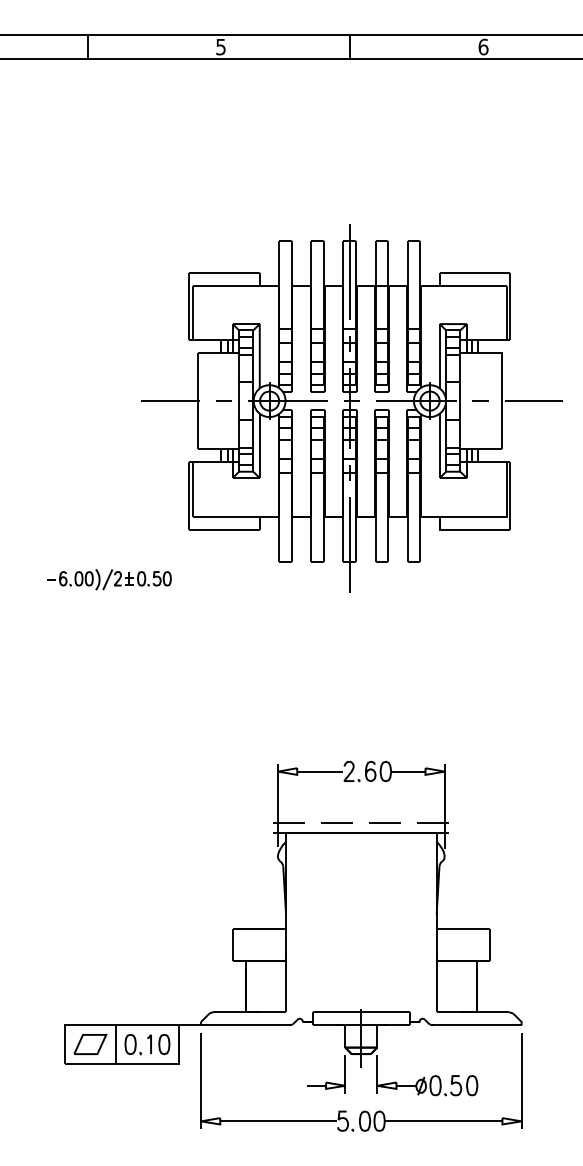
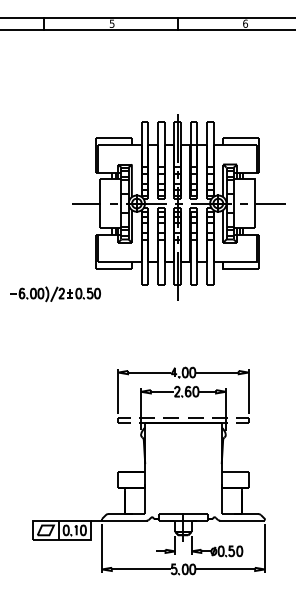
part: (109, 580) -> (55, 294), size x1.43
part: (363, 745) -> (184, 378), added

